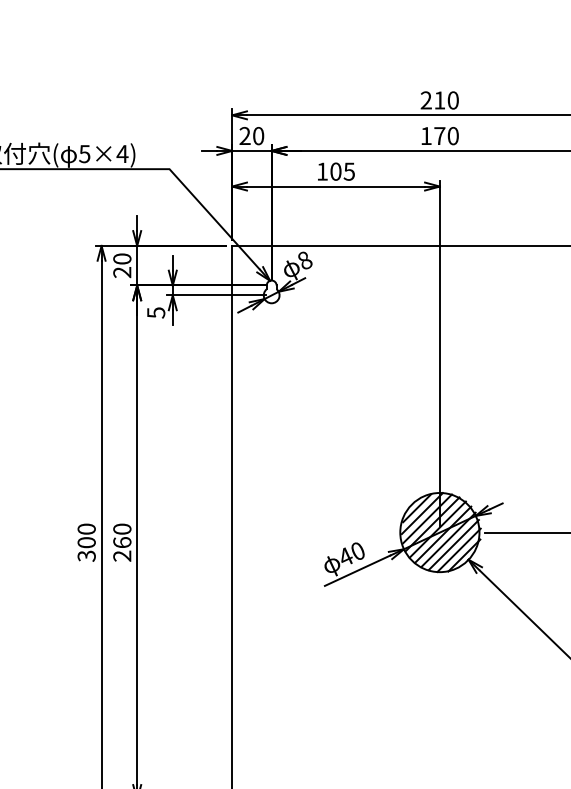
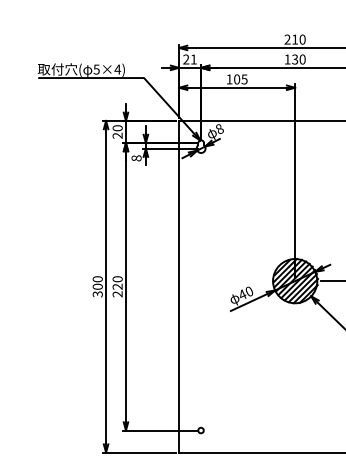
text: (257, 135) -> (193, 59), 20 -> 21
text: (440, 135) -> (295, 59), 170 -> 130
text: (155, 313) -> (136, 158), 5 -> 8
text: (122, 542) -> (117, 286), 260 -> 220

